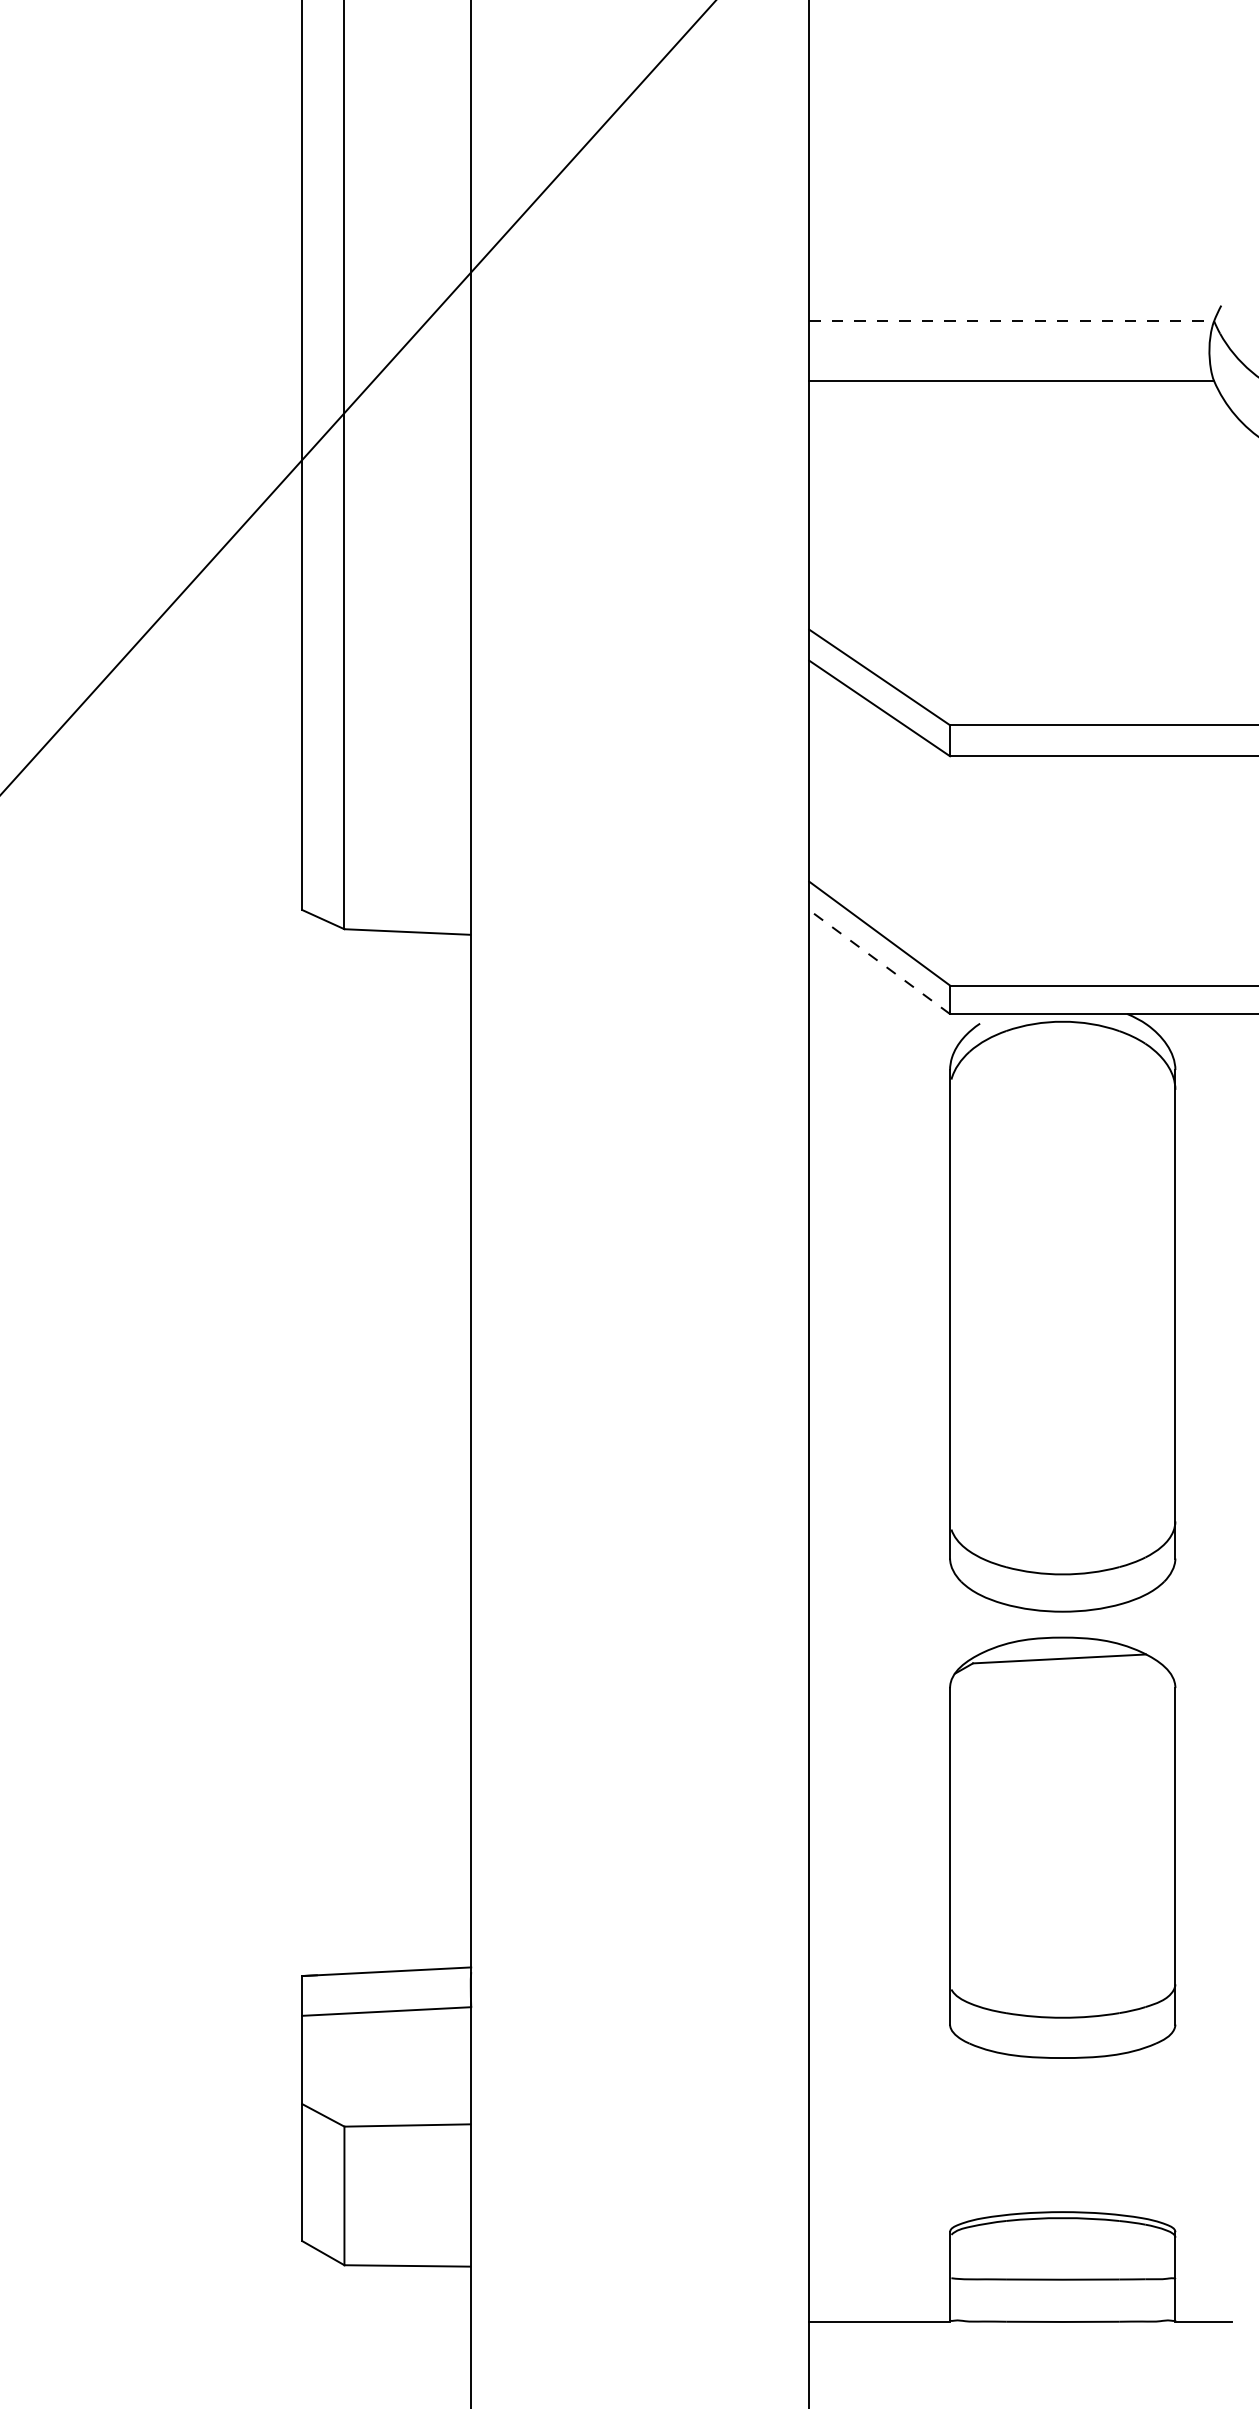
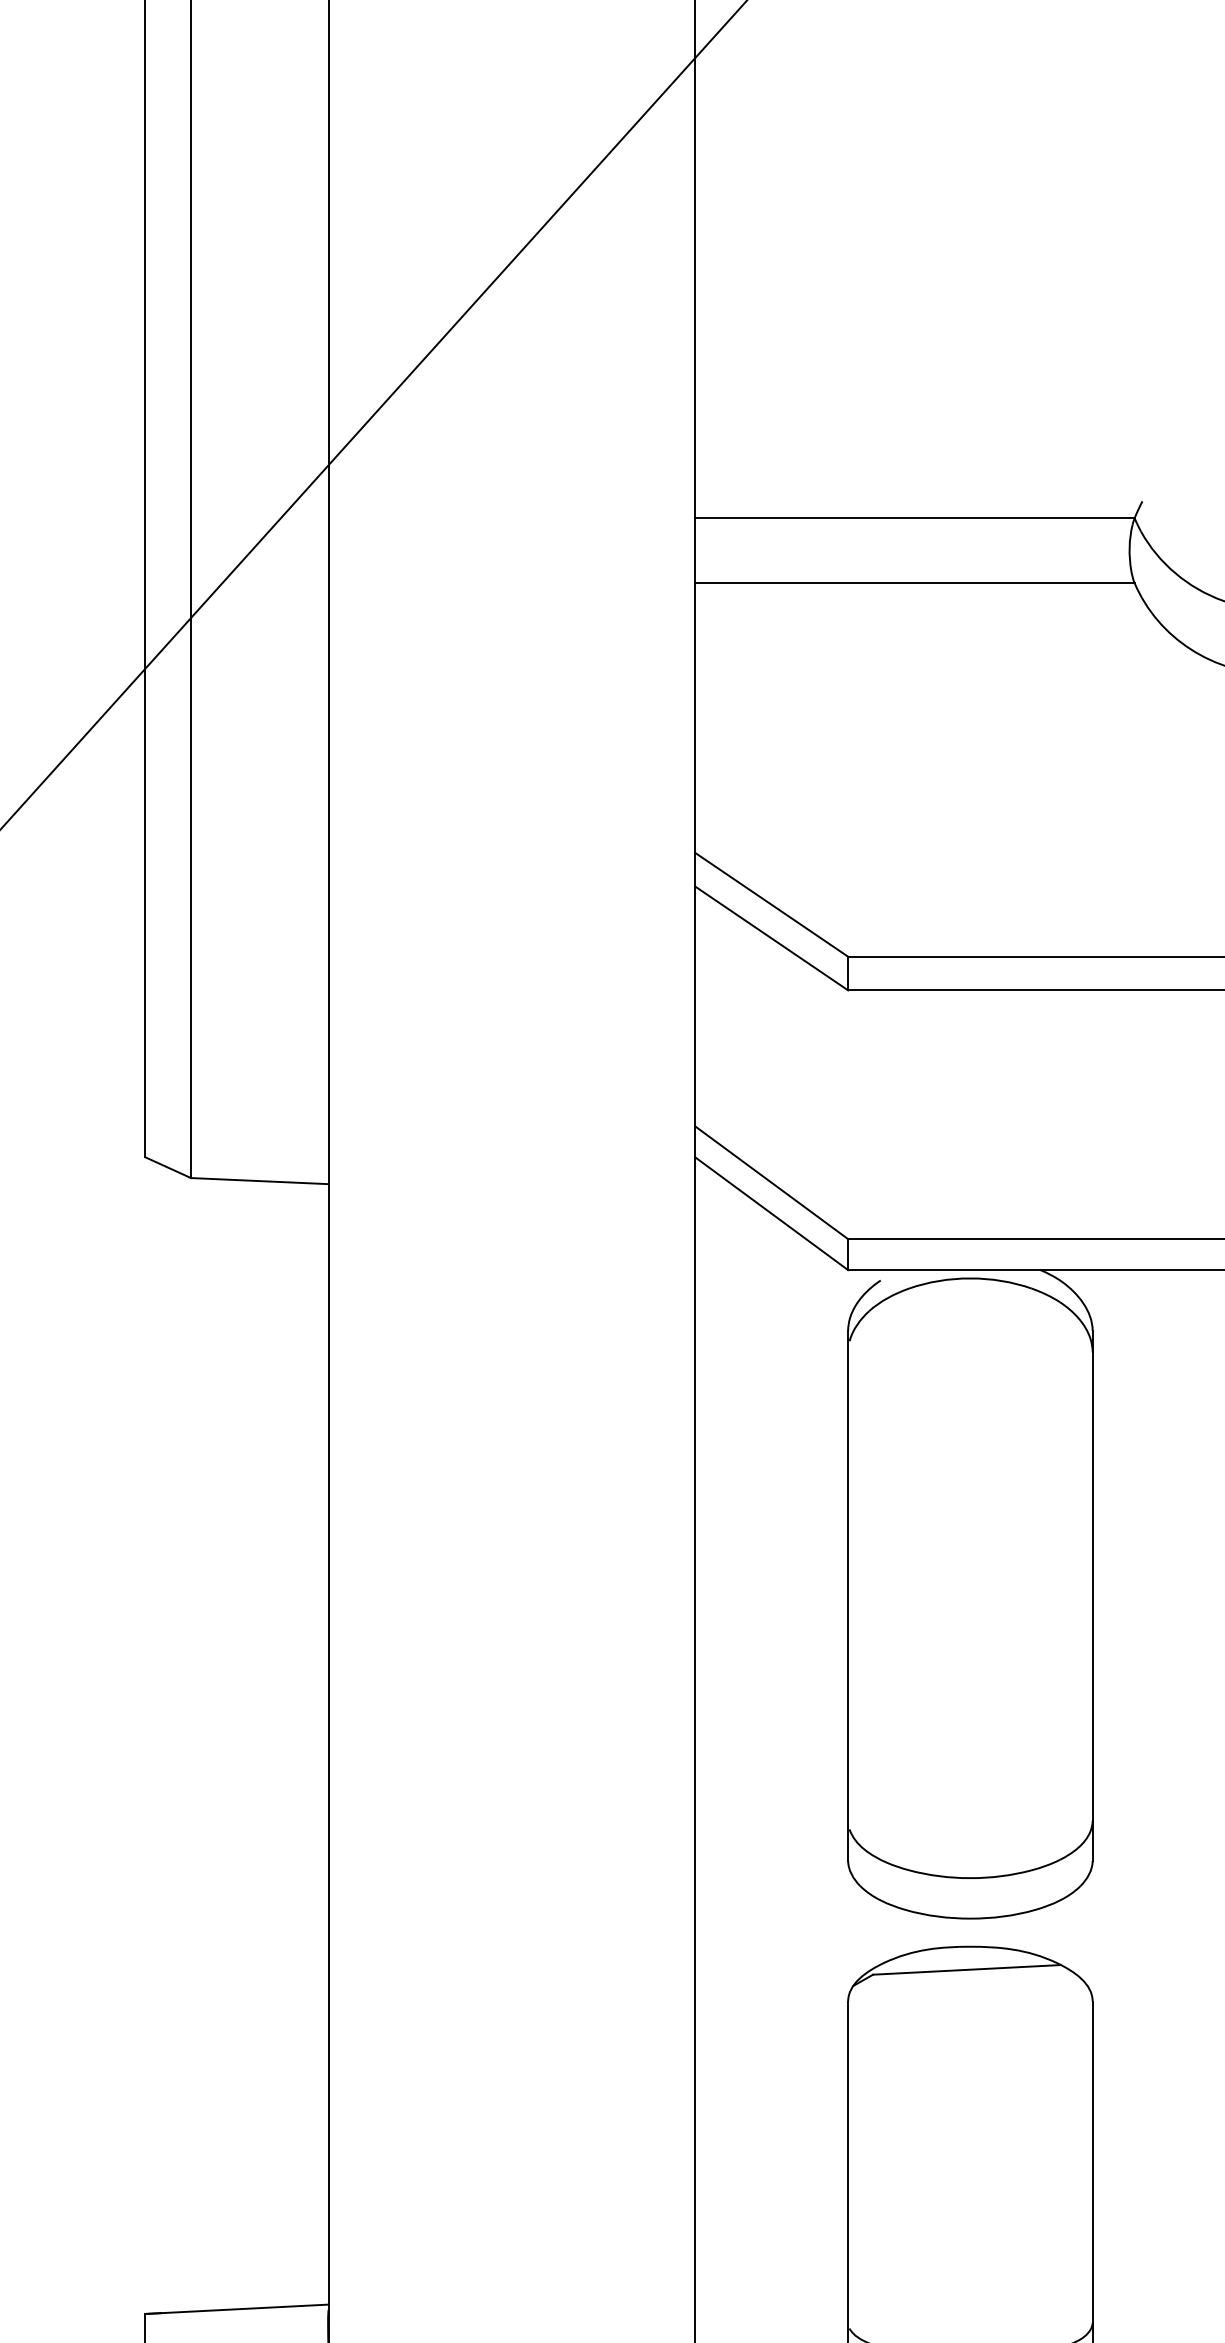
line: (1012, 321) -> (915, 518), dashed -> solid
line: (879, 962) -> (771, 1214), dashed -> solid

